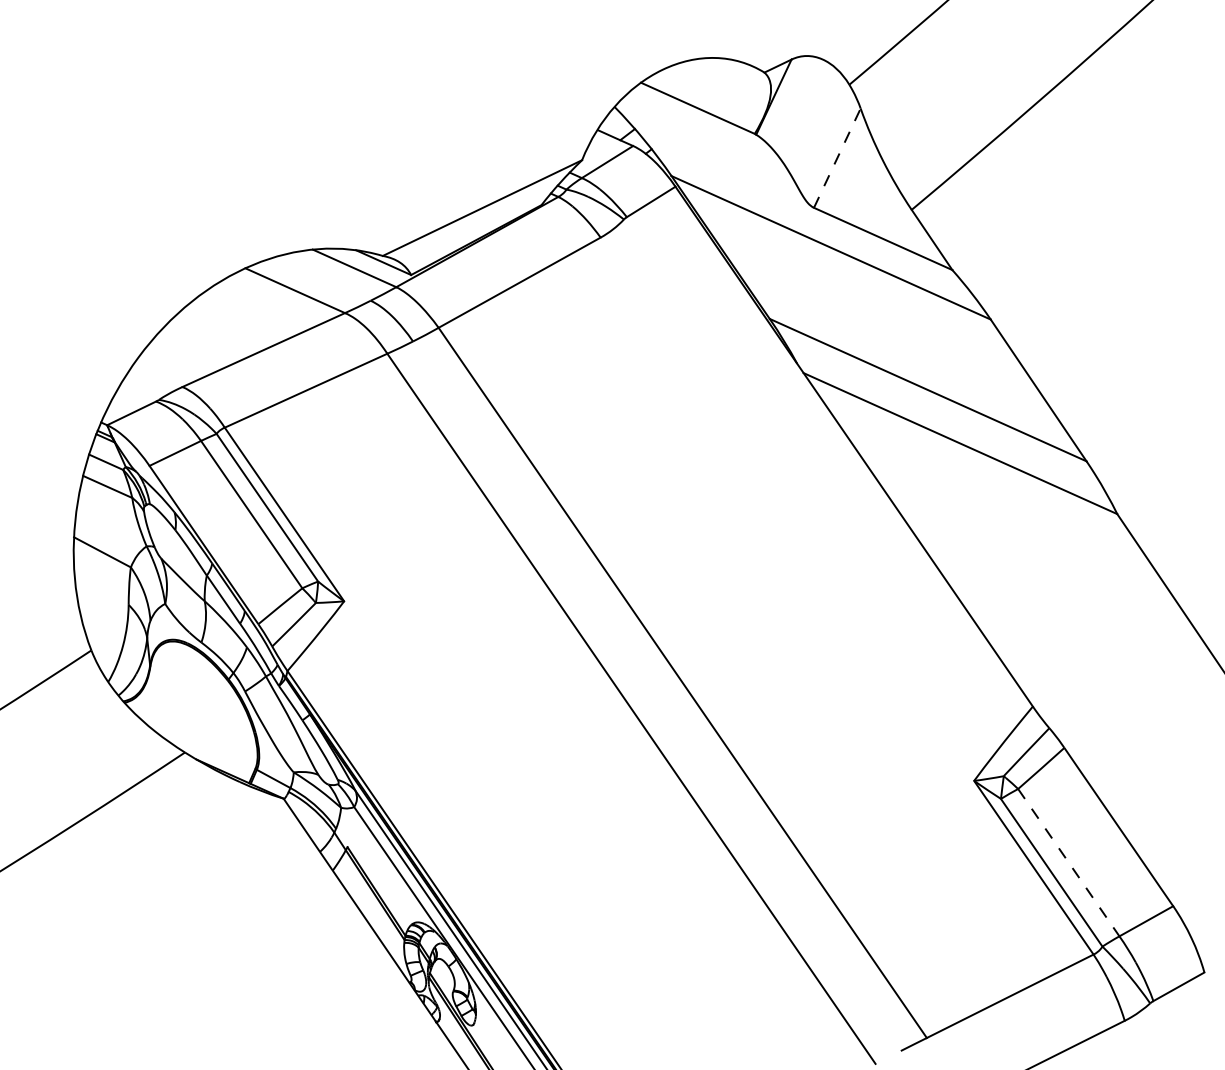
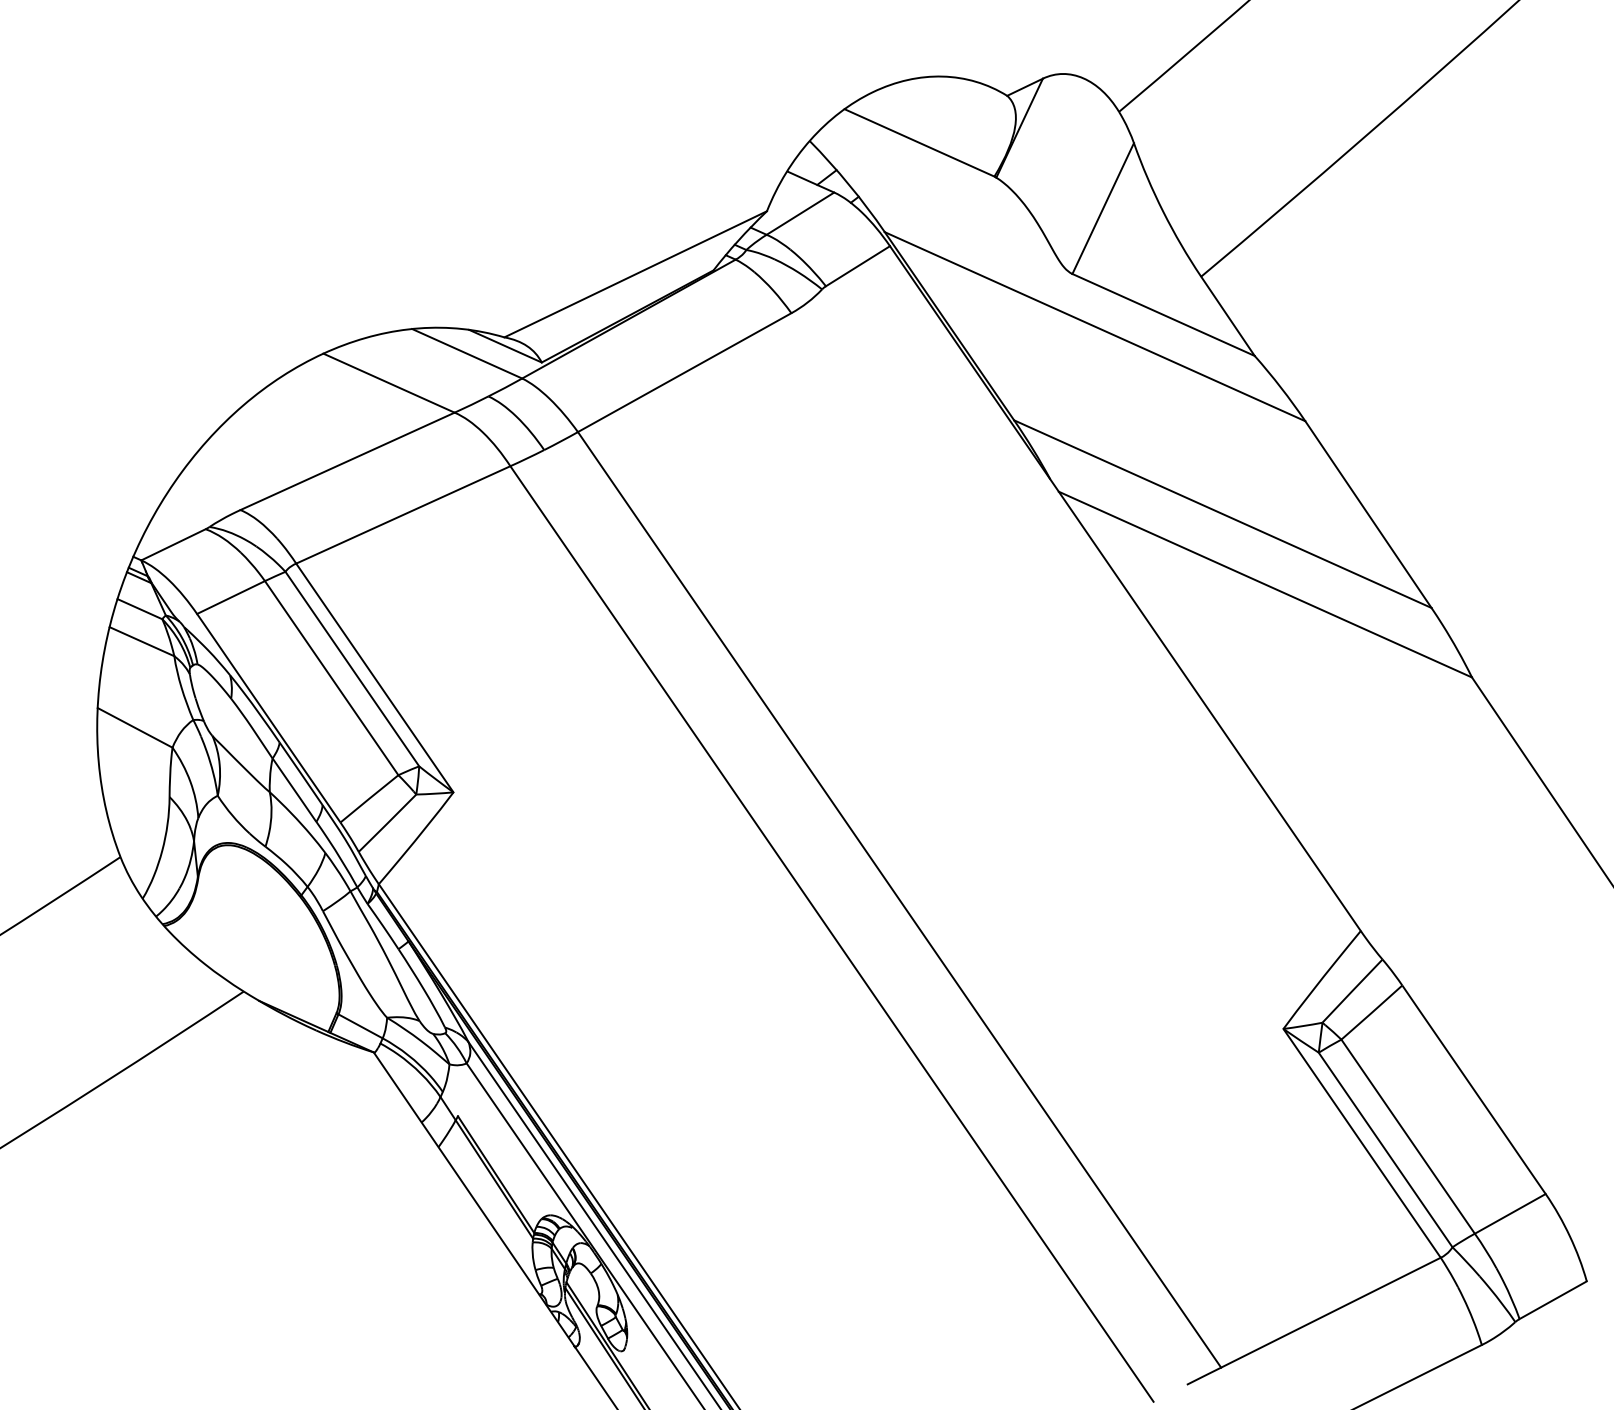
line: (837, 158) -> (1103, 208), dashed -> solid
line: (1069, 863) -> (1409, 1137), dashed -> solid

